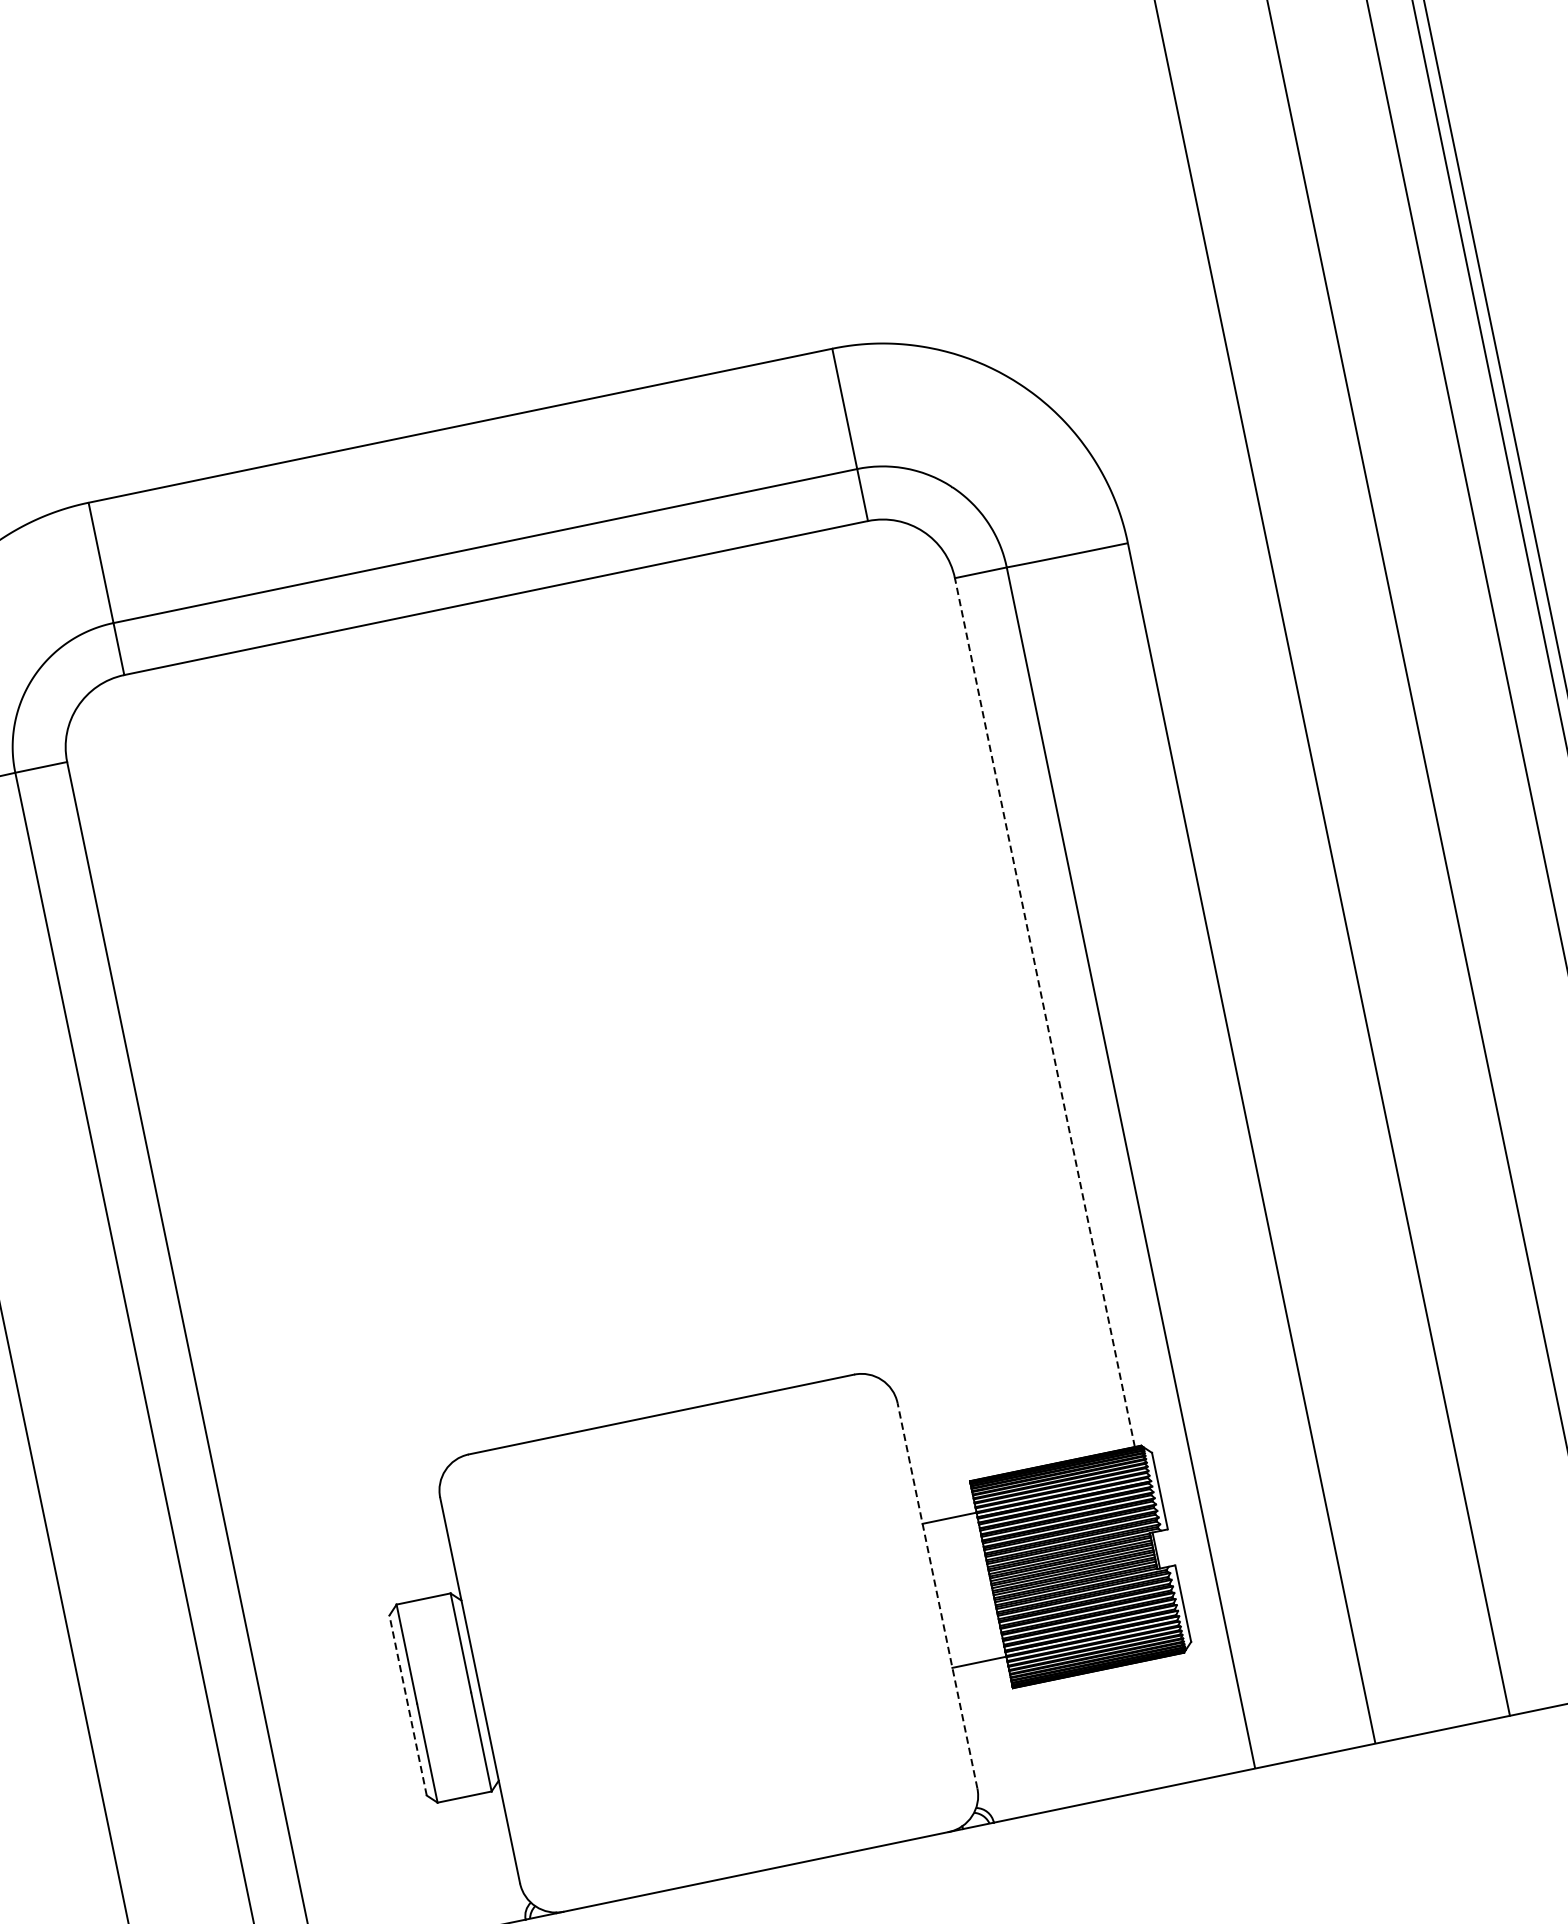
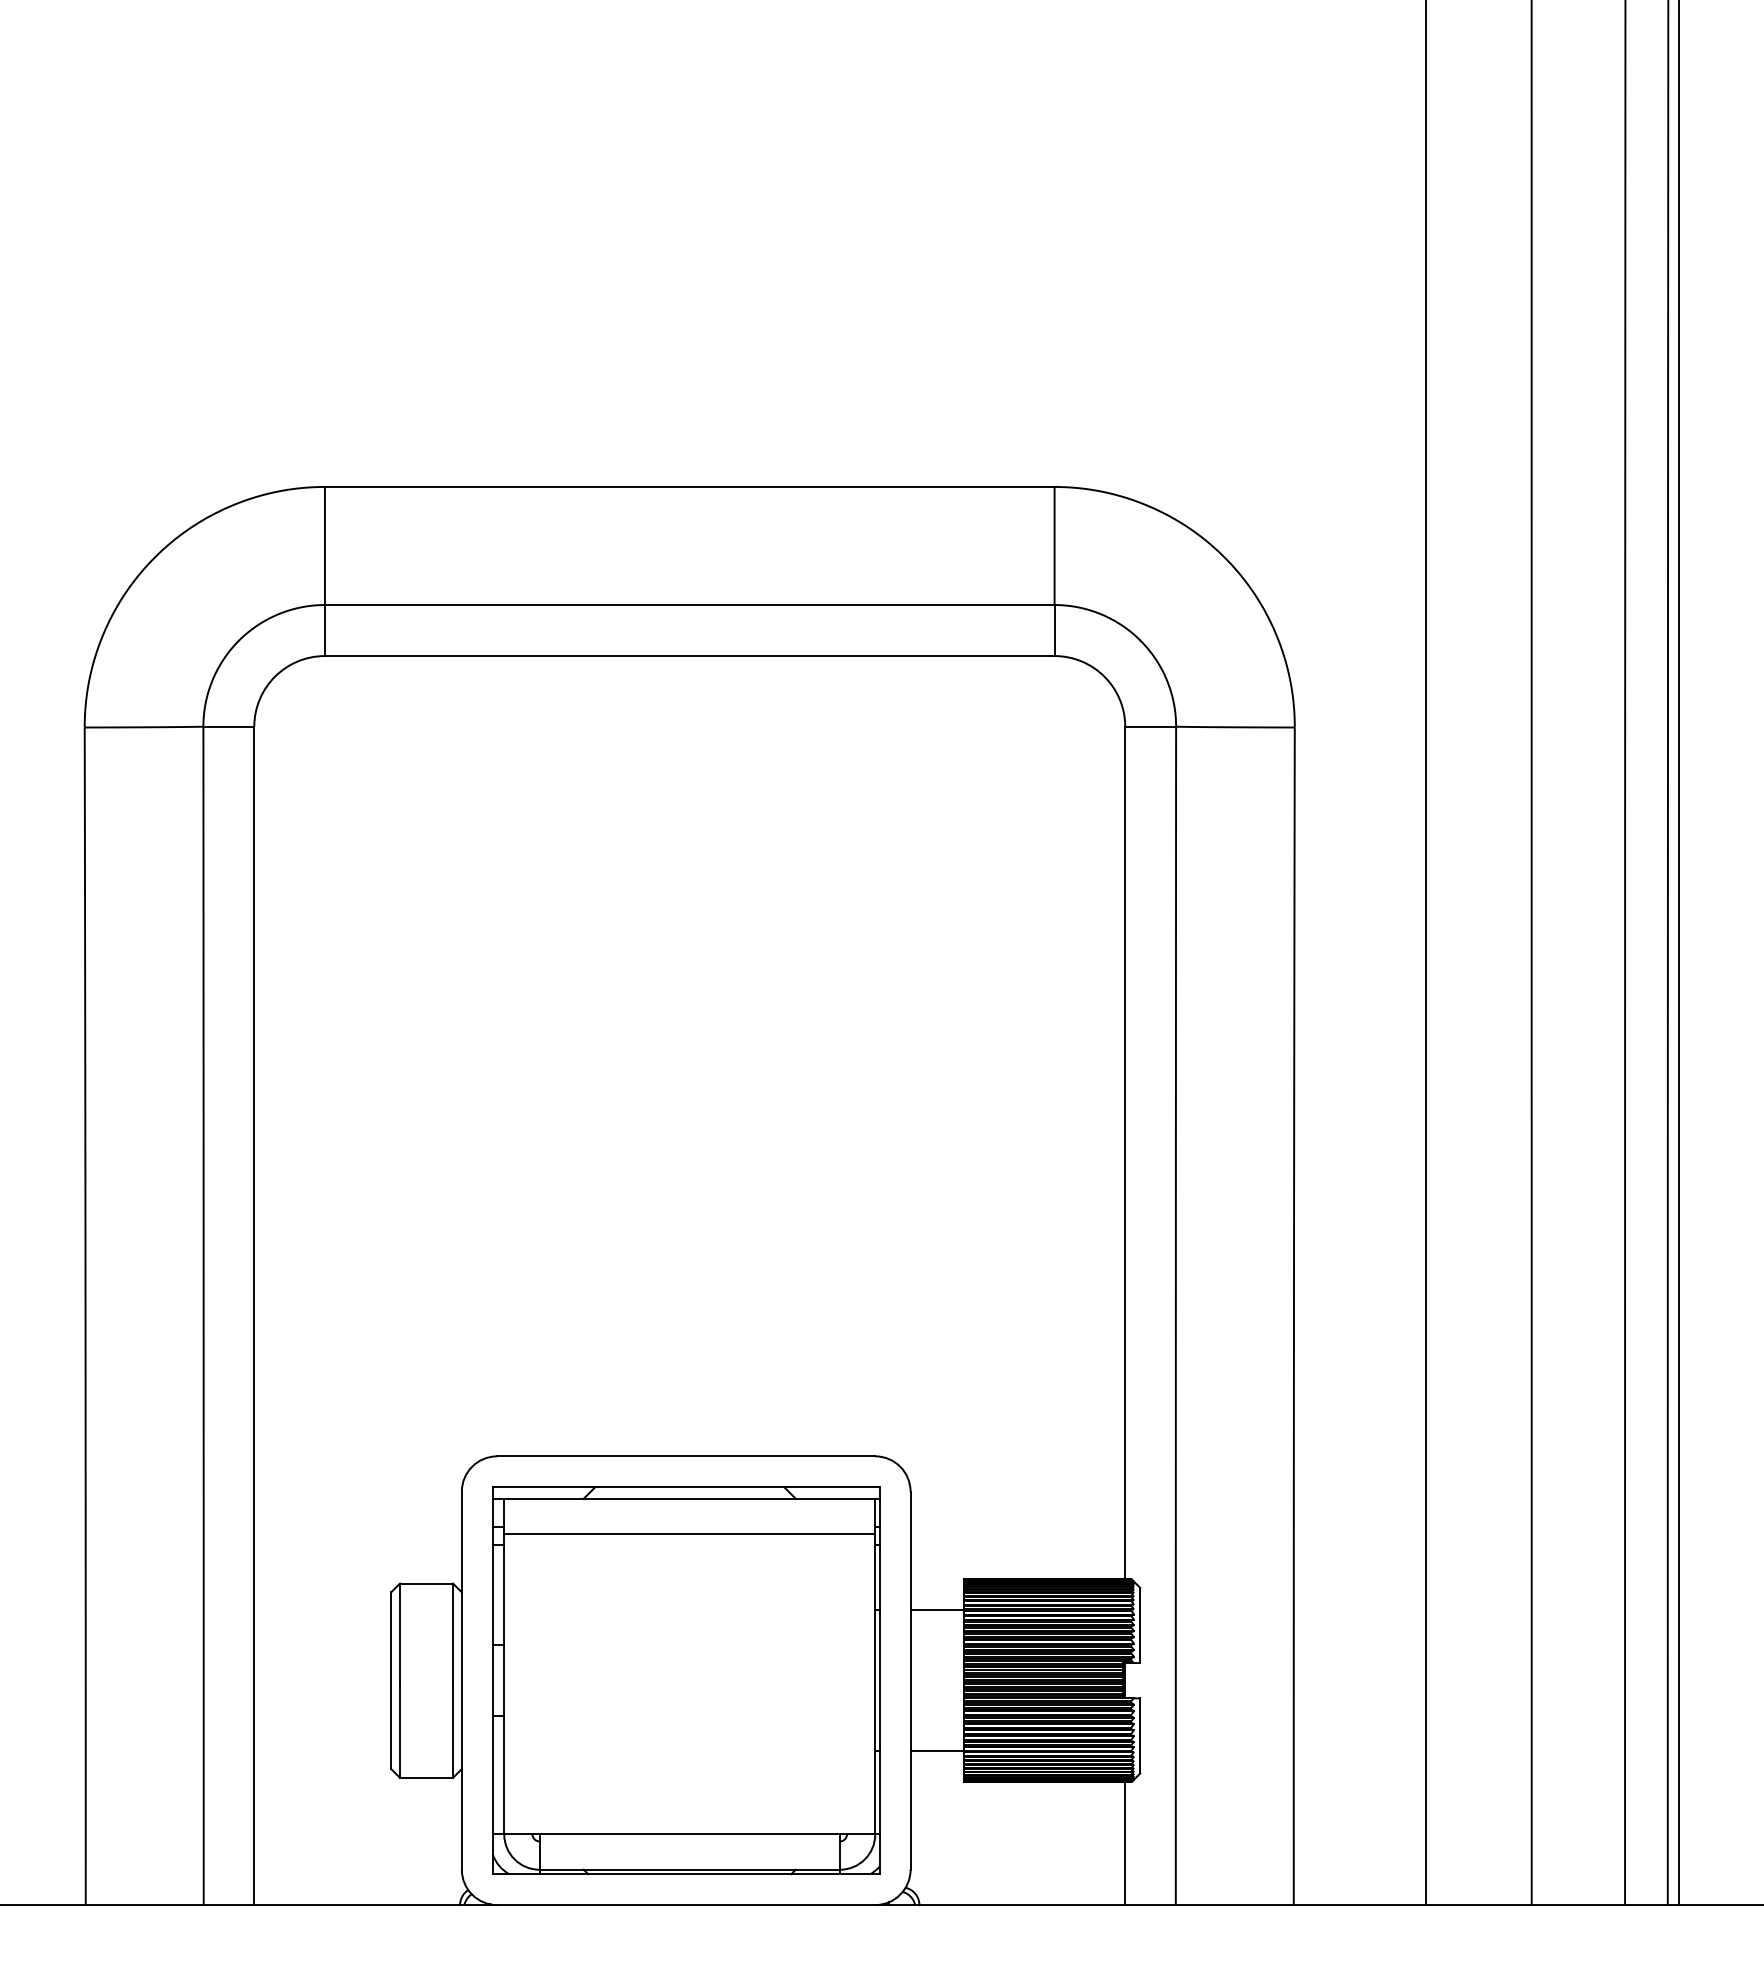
line: (1045, 1012) -> (1125, 1152), dashed -> solid
line: (937, 1595) -> (910, 1680), dashed -> solid
part: (709, 1642) -> (686, 1680), added
line: (408, 1705) -> (391, 1680), dashed -> solid
line: (1190, 1716) -> (1125, 1843), added

